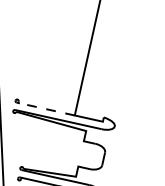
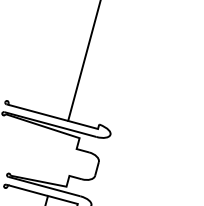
line: (46, 108) -> (38, 112), dashed -> solid

